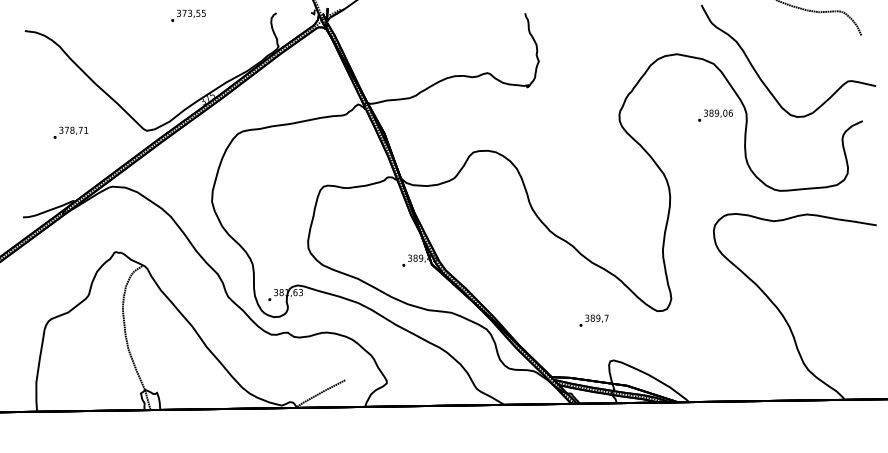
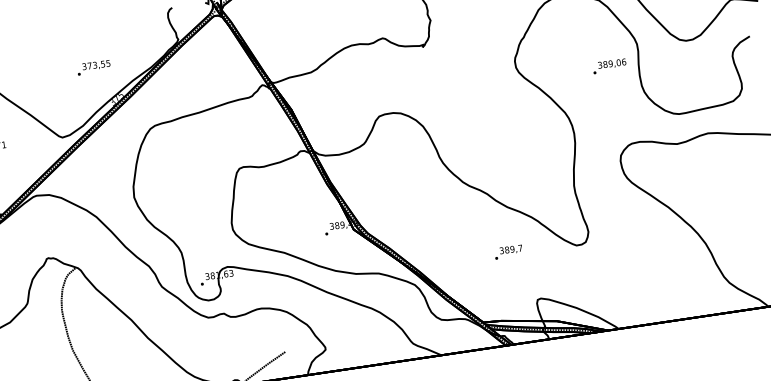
text: (188, 15) -> (93, 67), moved
text: (715, 115) -> (609, 66), moved
text: (593, 320) -> (508, 252), moved

